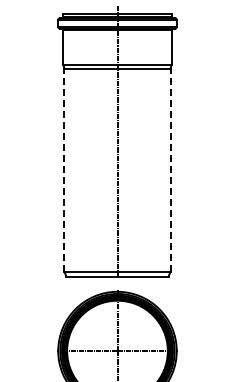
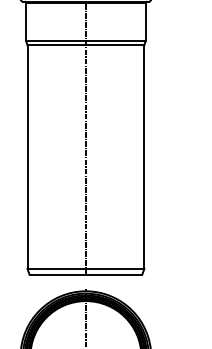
line: (64, 169) -> (27, 156), dashed -> solid
line: (170, 169) -> (144, 156), dashed -> solid

